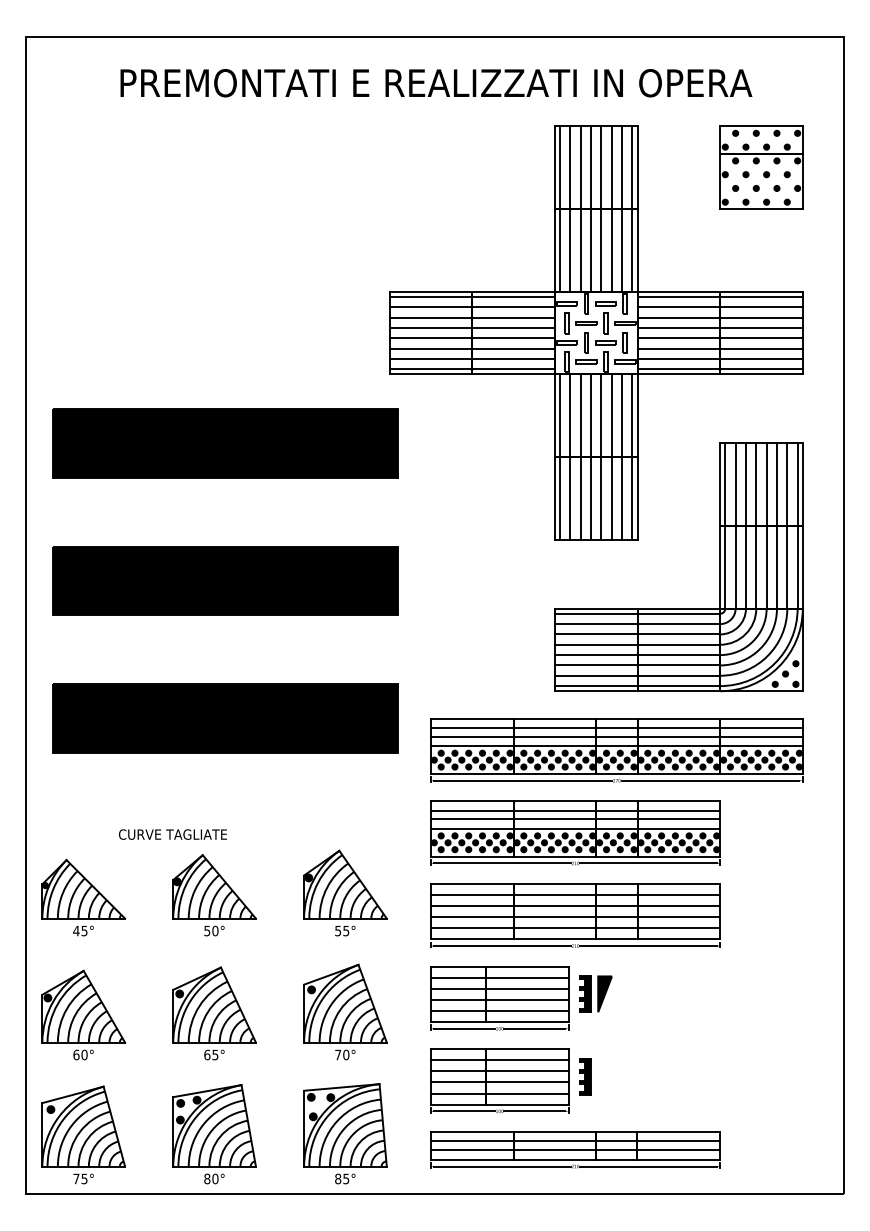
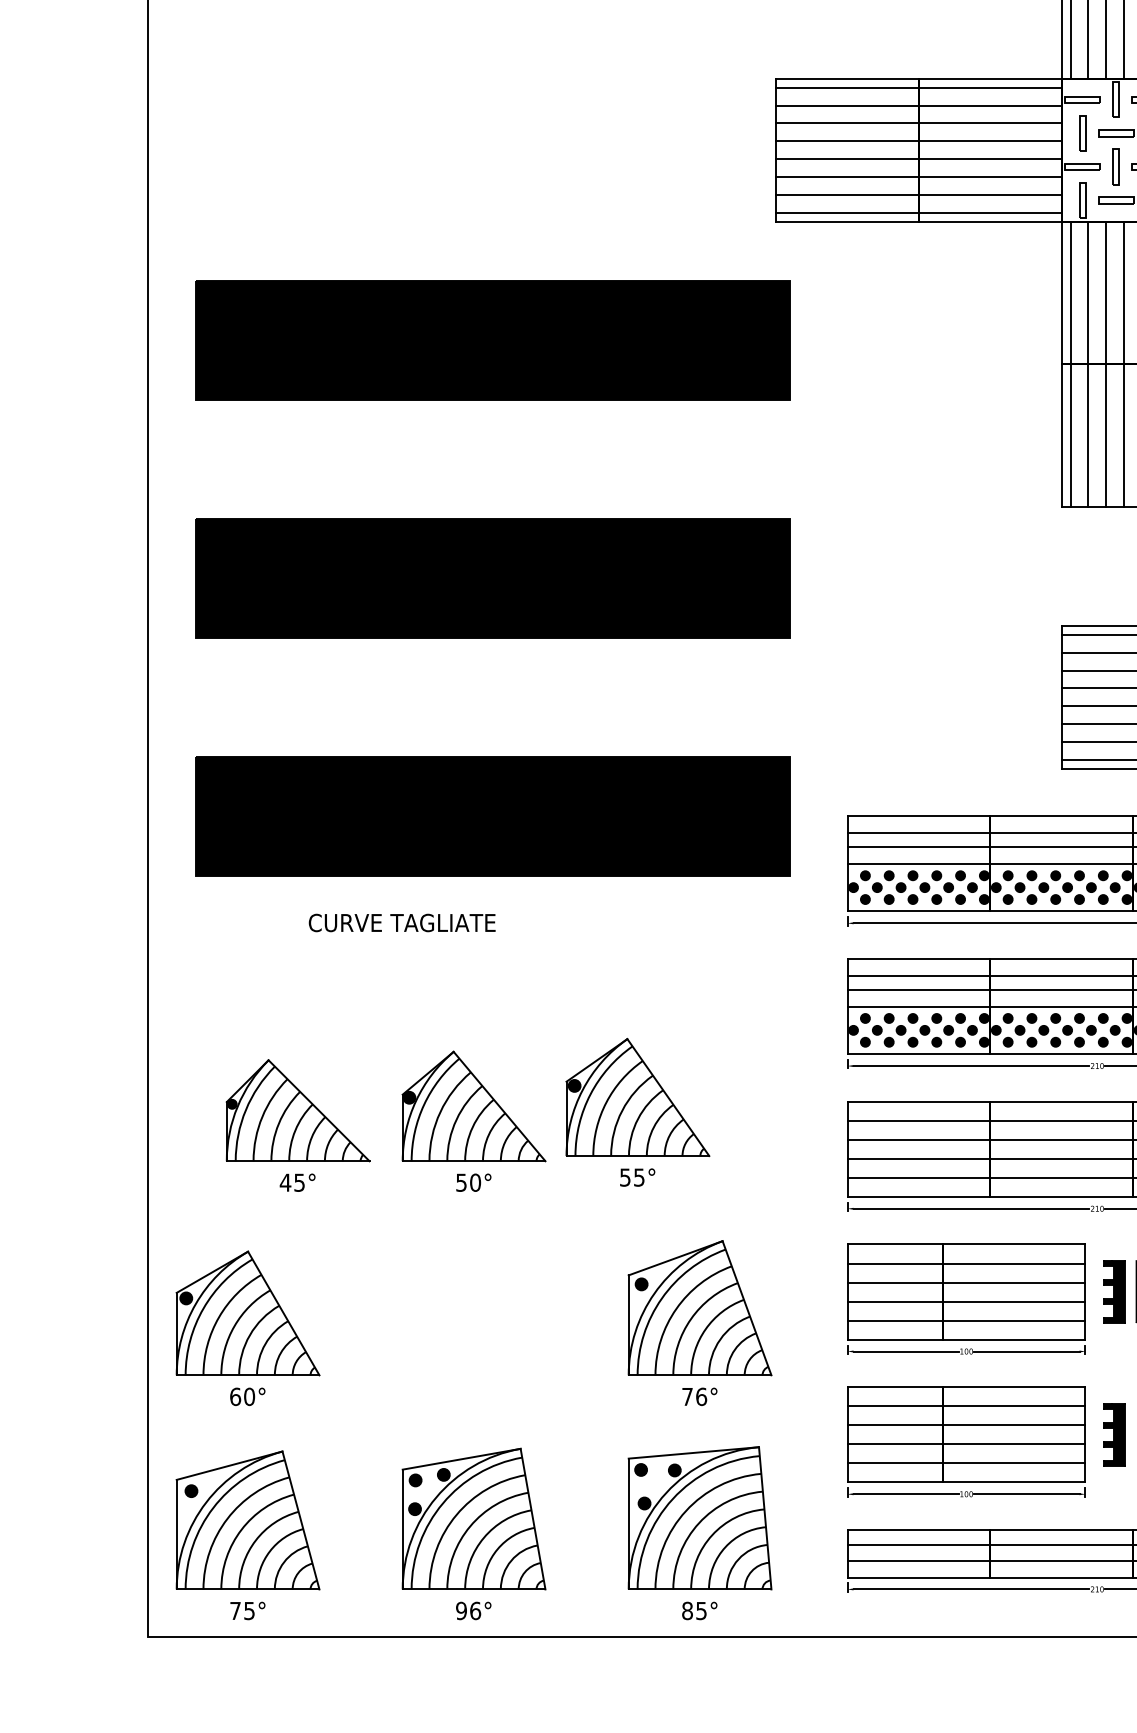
text: (172, 834) -> (401, 922), moved
part: (345, 892) -> (637, 1111), moved
part: (83, 897) -> (297, 1124), moved
part: (214, 1013) -> (473, 1325), removed
text: (346, 1054) -> (701, 1395), 70° -> 76°
text: (211, 1178) -> (468, 1610), 80° -> 96°

